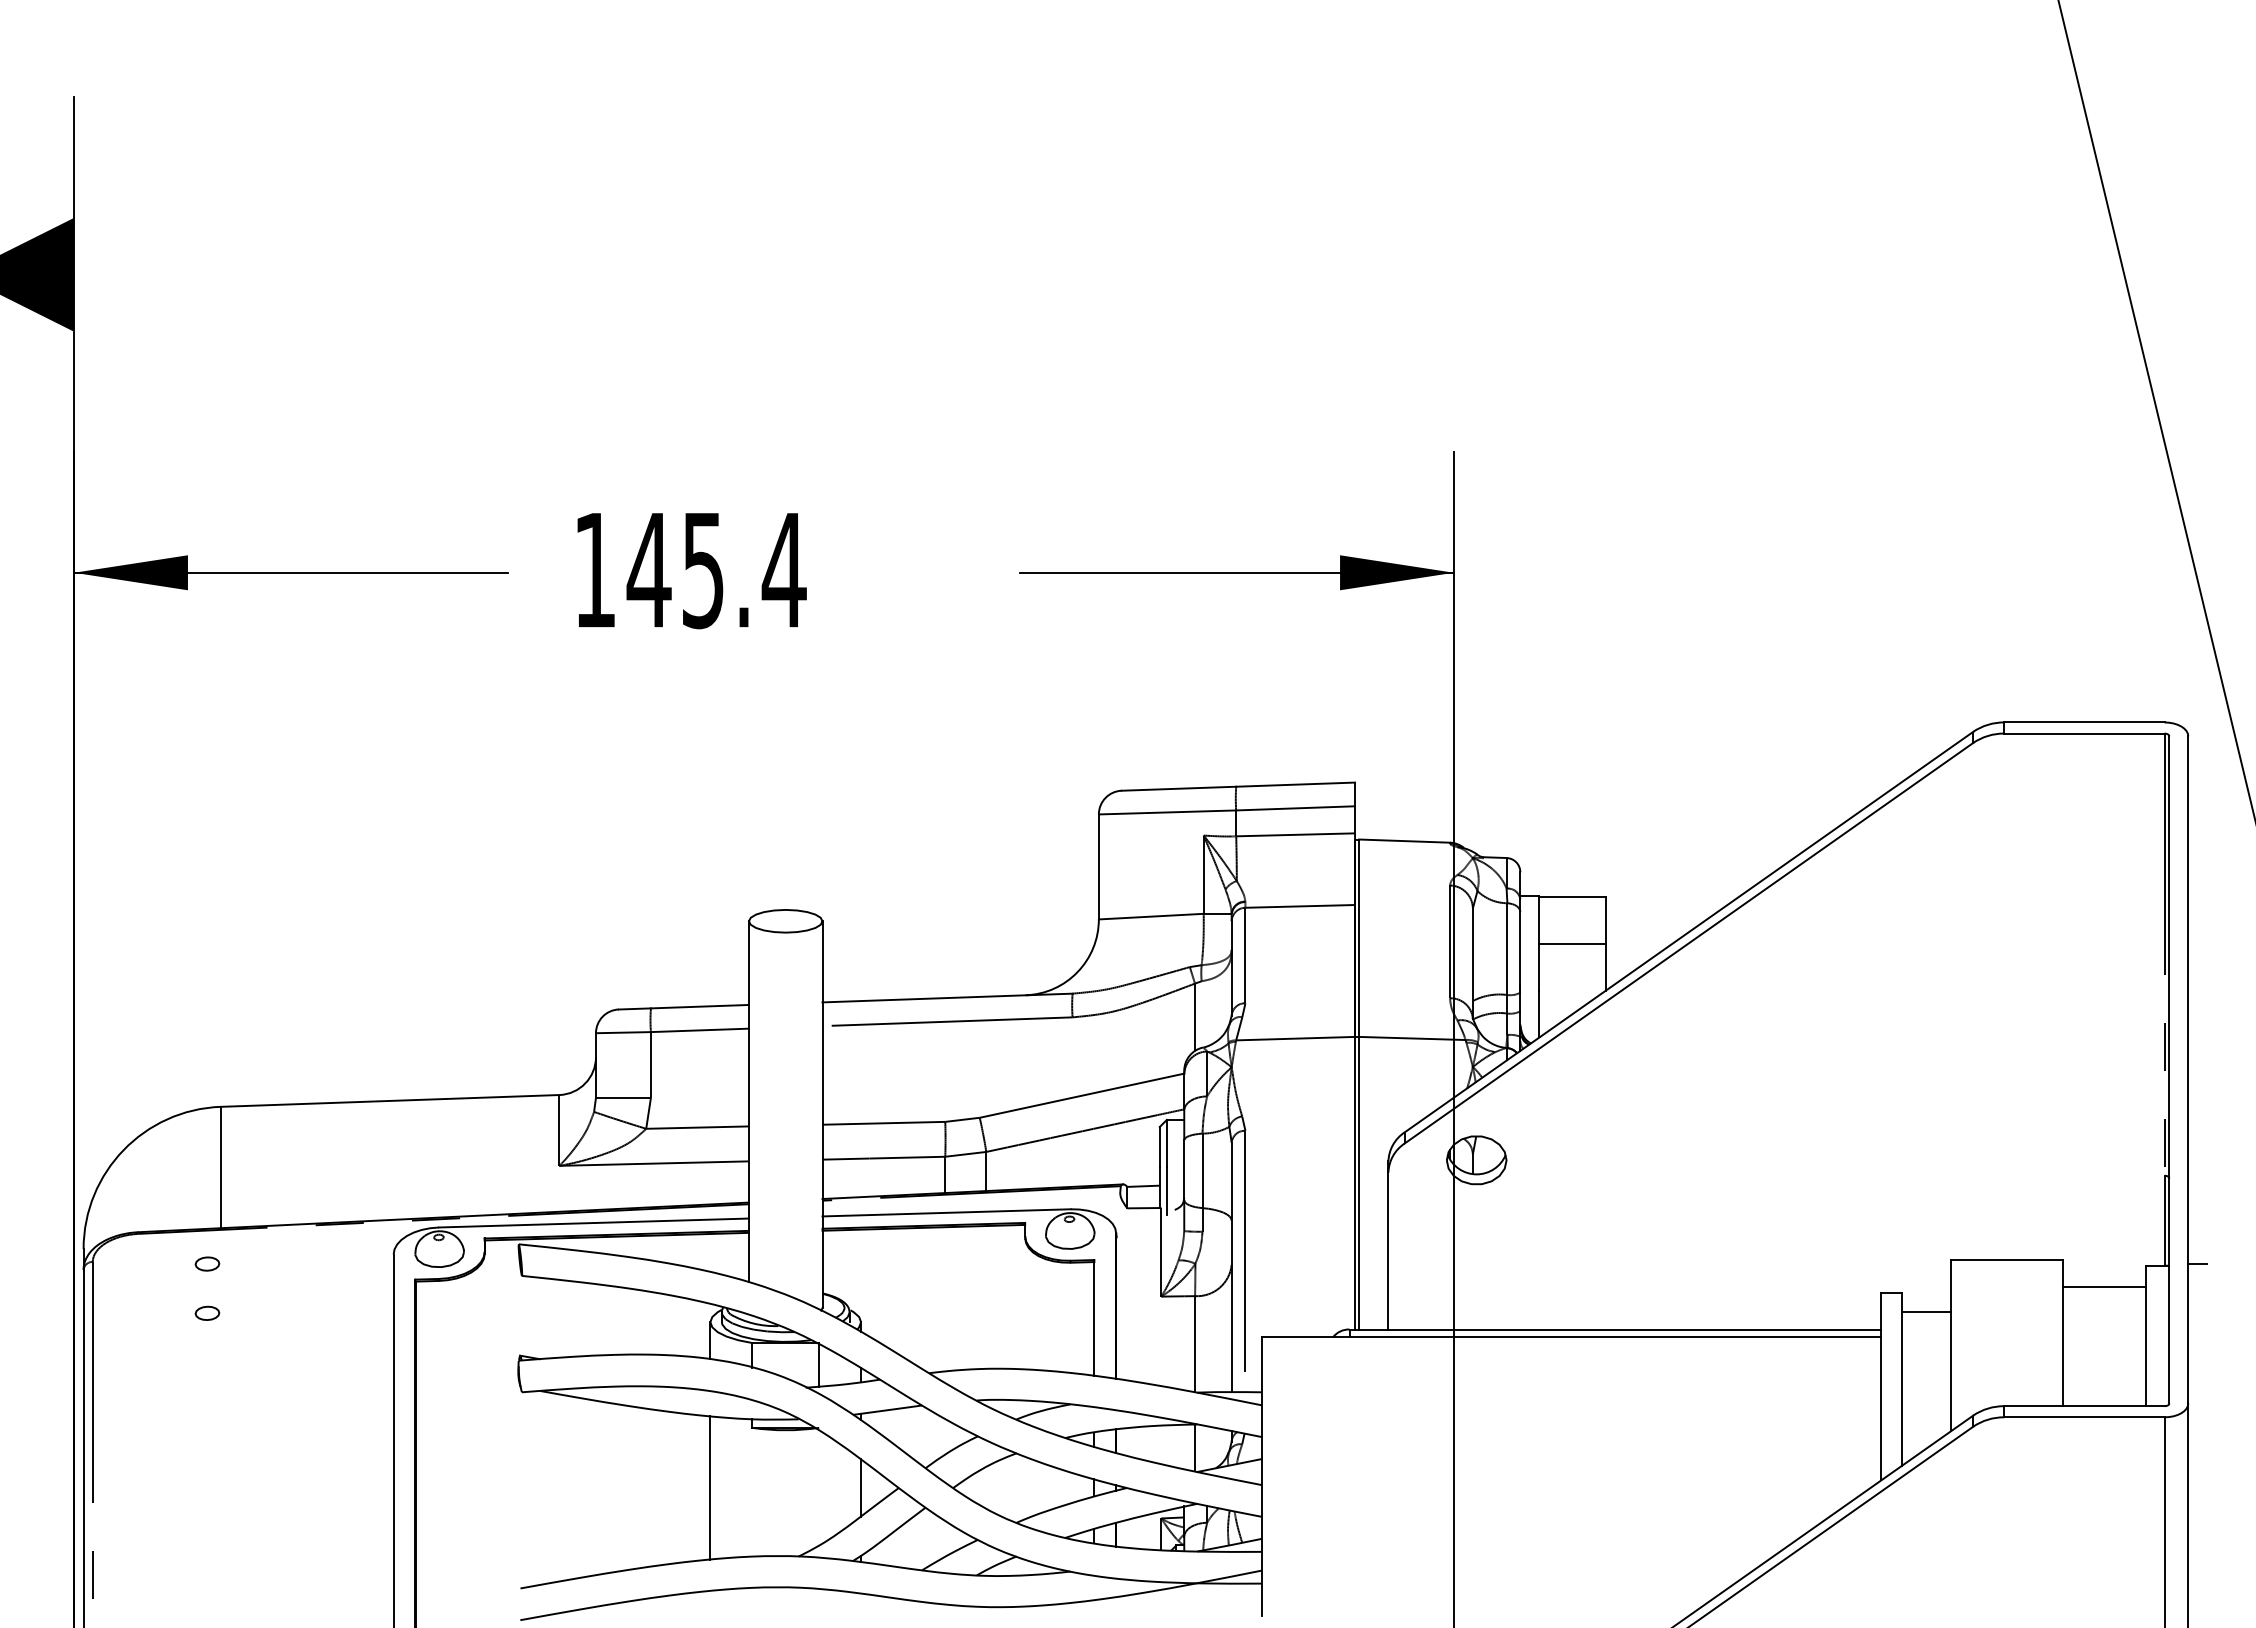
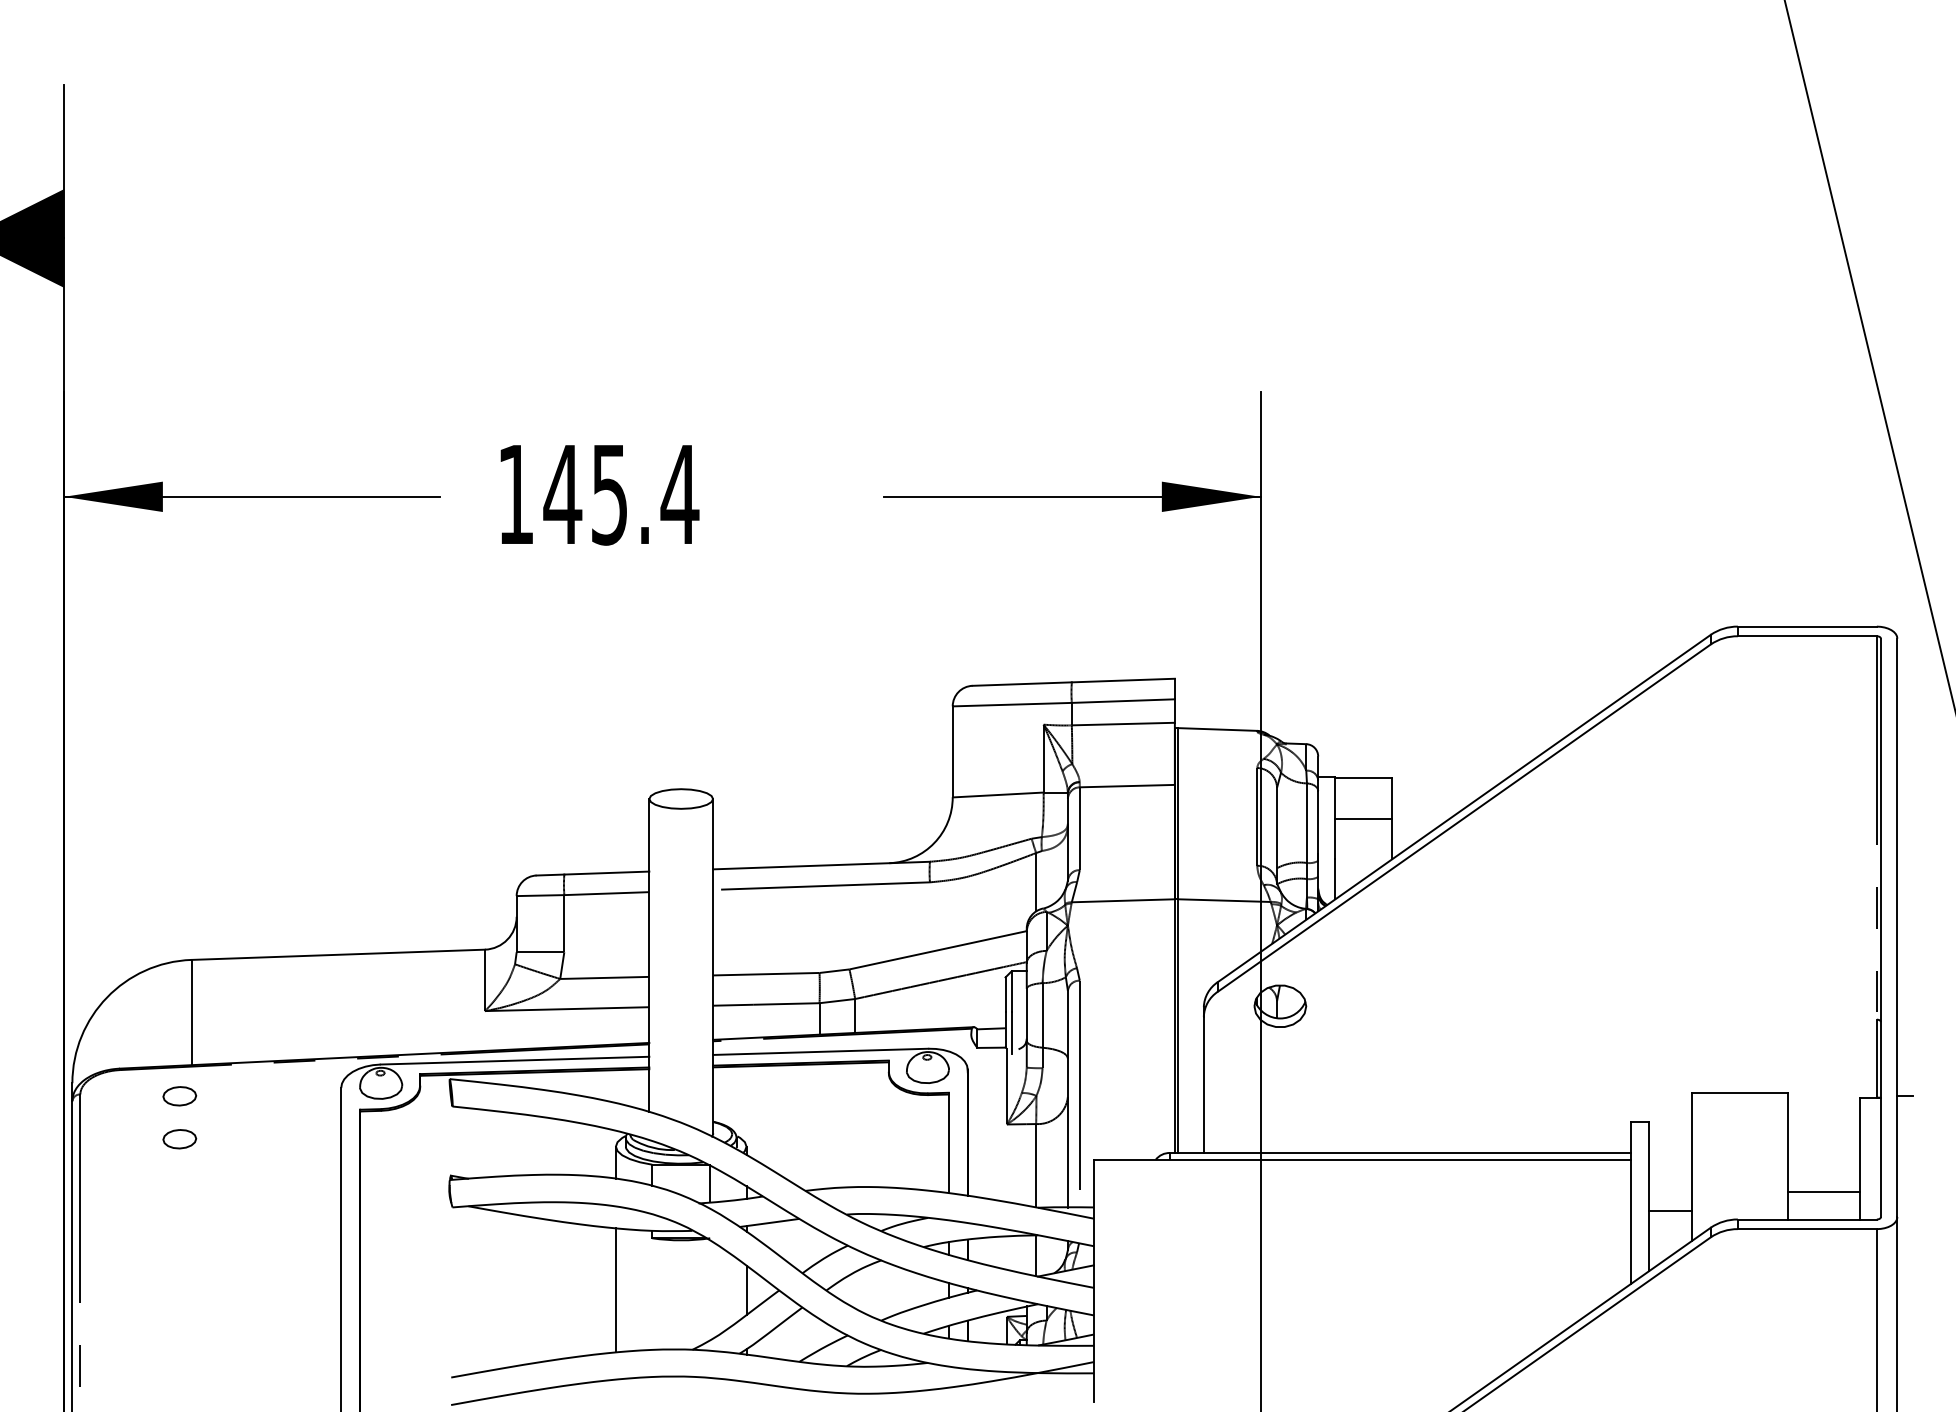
part: (207, 1263) -> (179, 1095), size x1.6
line: (2103, 1286) -> (1823, 1192), moved
part: (207, 1312) -> (179, 1138), size x1.6
line: (1926, 1312) -> (1670, 1211), moved

